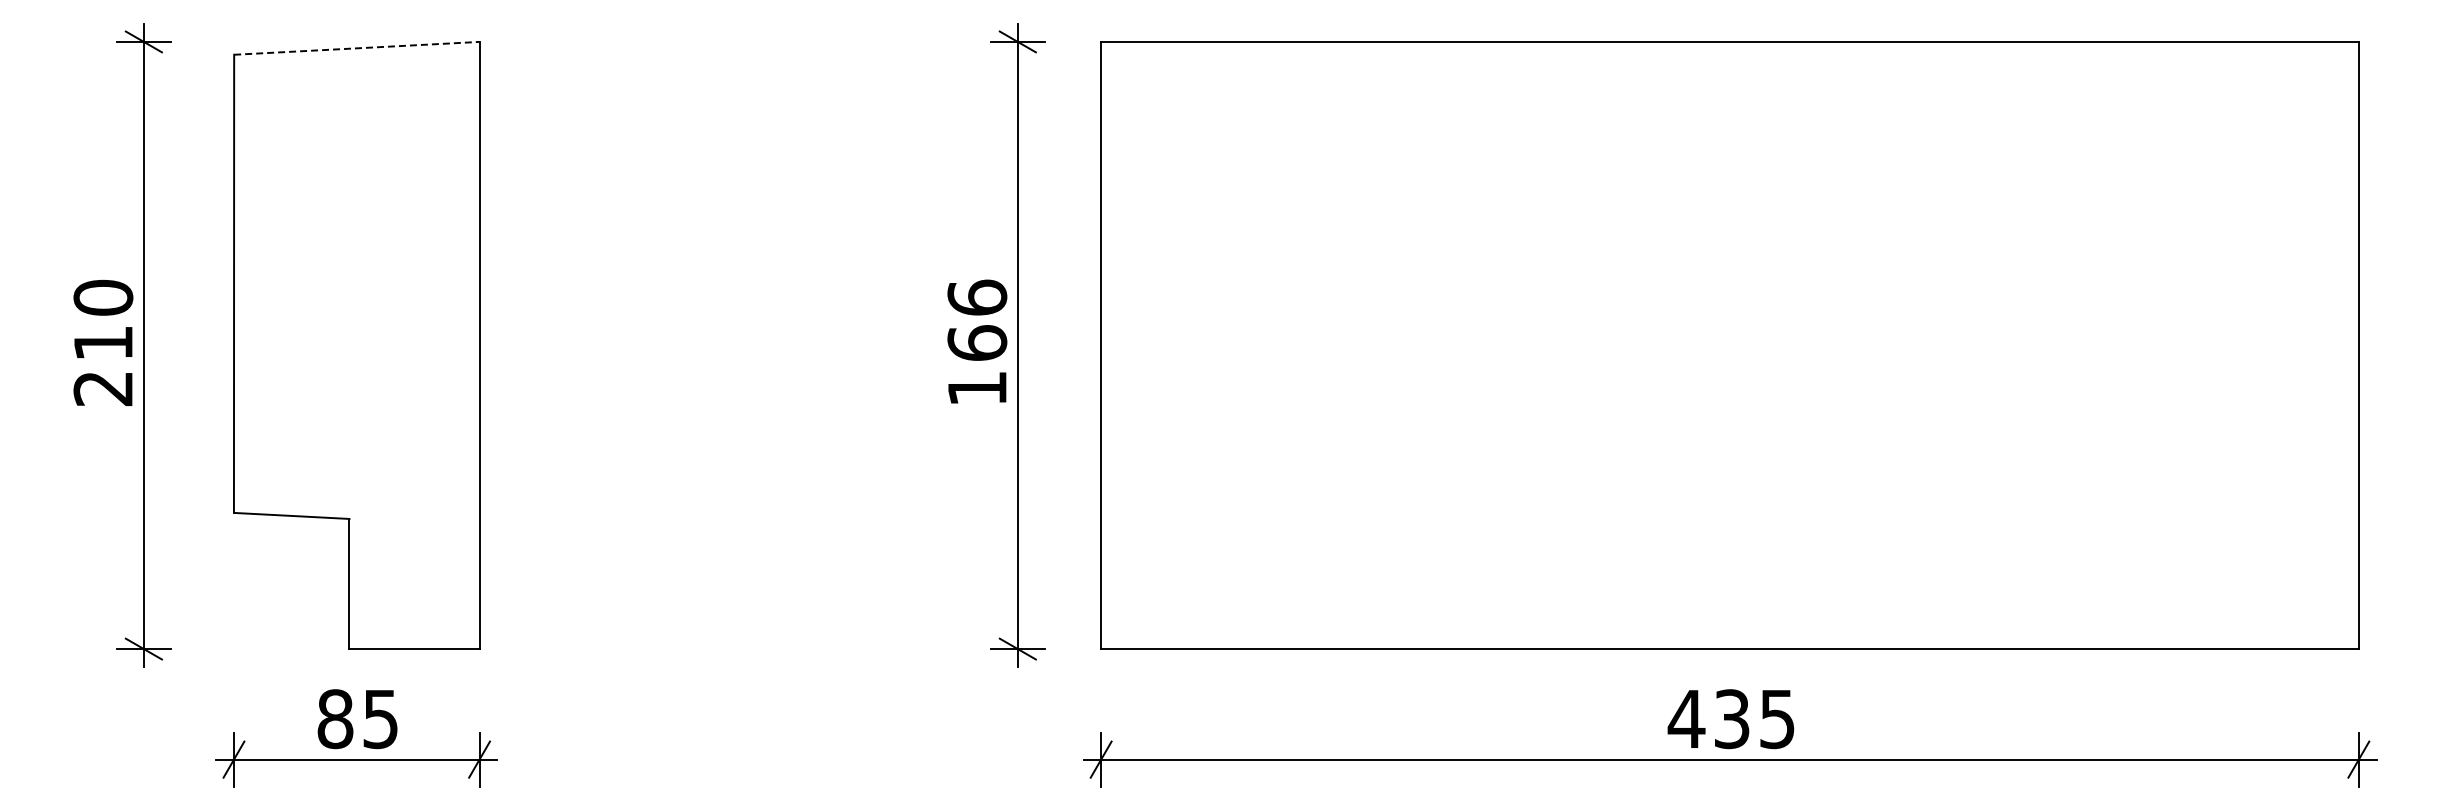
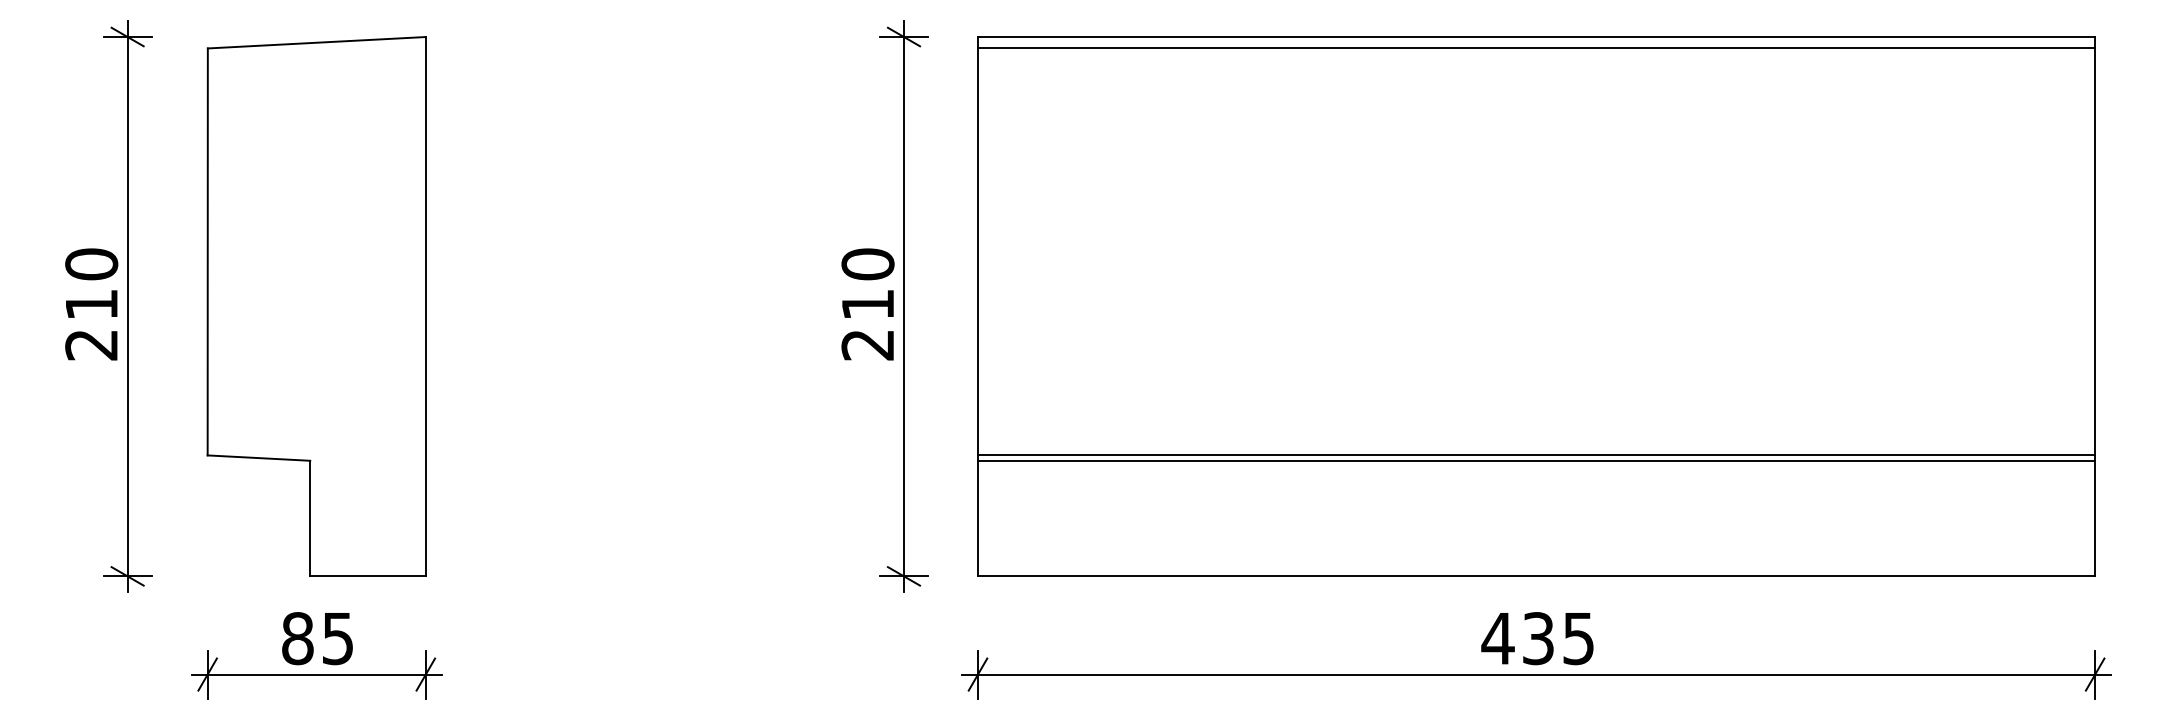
line: (356, 48) -> (316, 42), dashed -> solid
line: (1729, 54) -> (1536, 48), added
text: (977, 342) -> (868, 304), 166 -> 210
line: (1729, 512) -> (1536, 455), added
line: (1729, 518) -> (1536, 460), added

